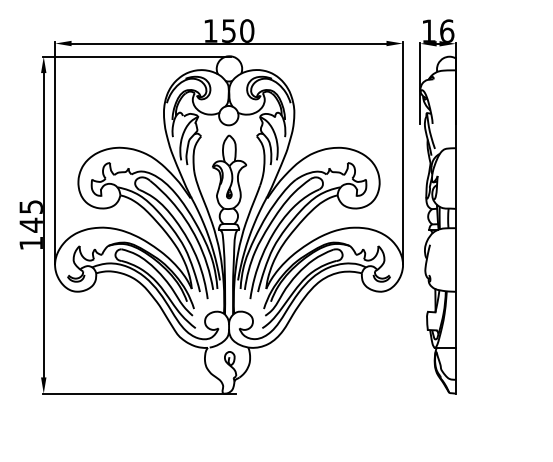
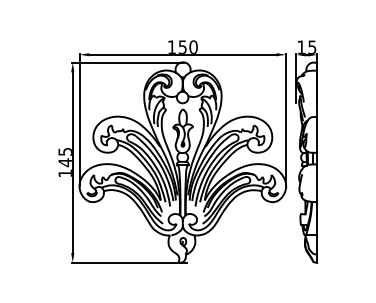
text: (447, 29) -> (312, 46), 16 -> 15

